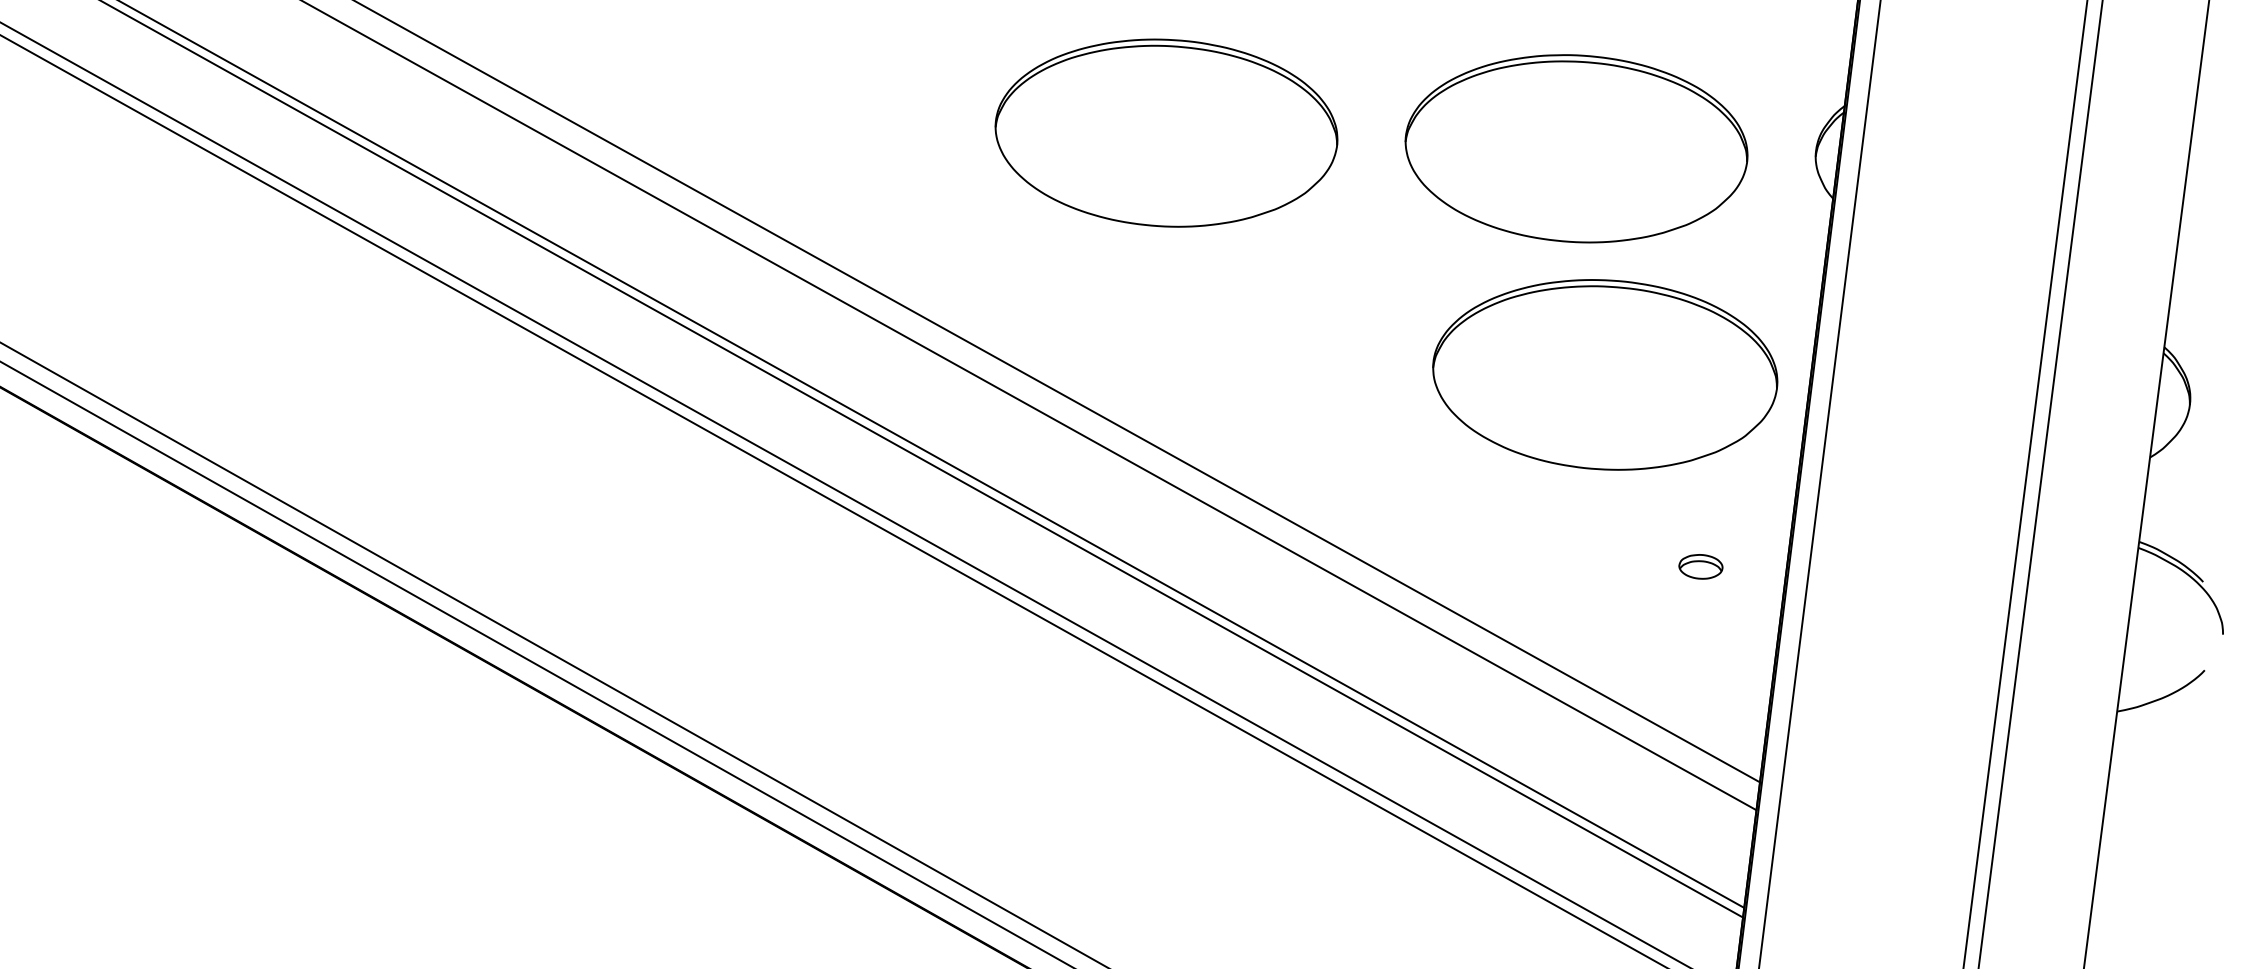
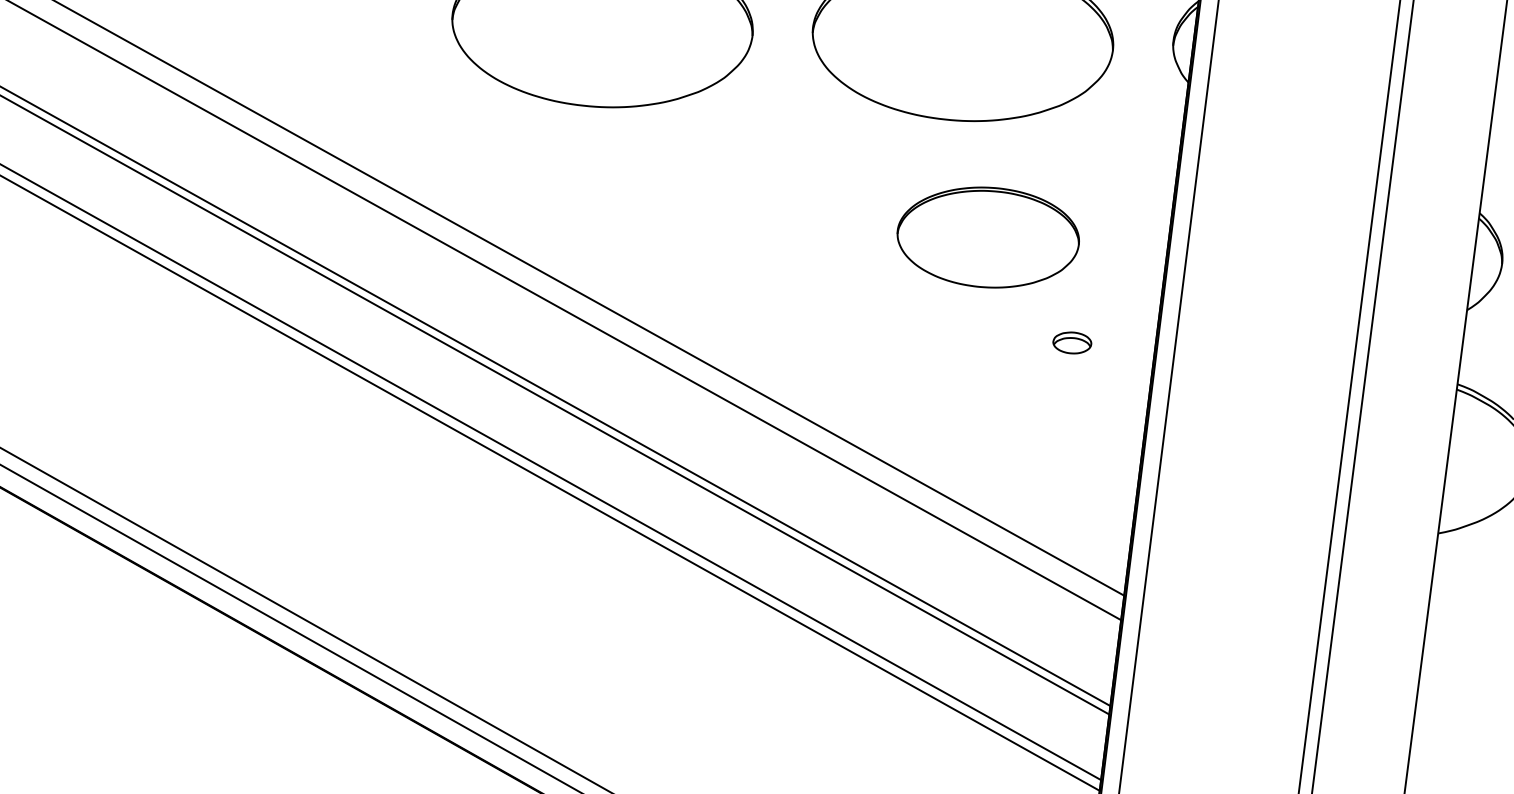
part: (1605, 374) -> (988, 237), size x0.6
part: (1700, 566) -> (1071, 342), moved

